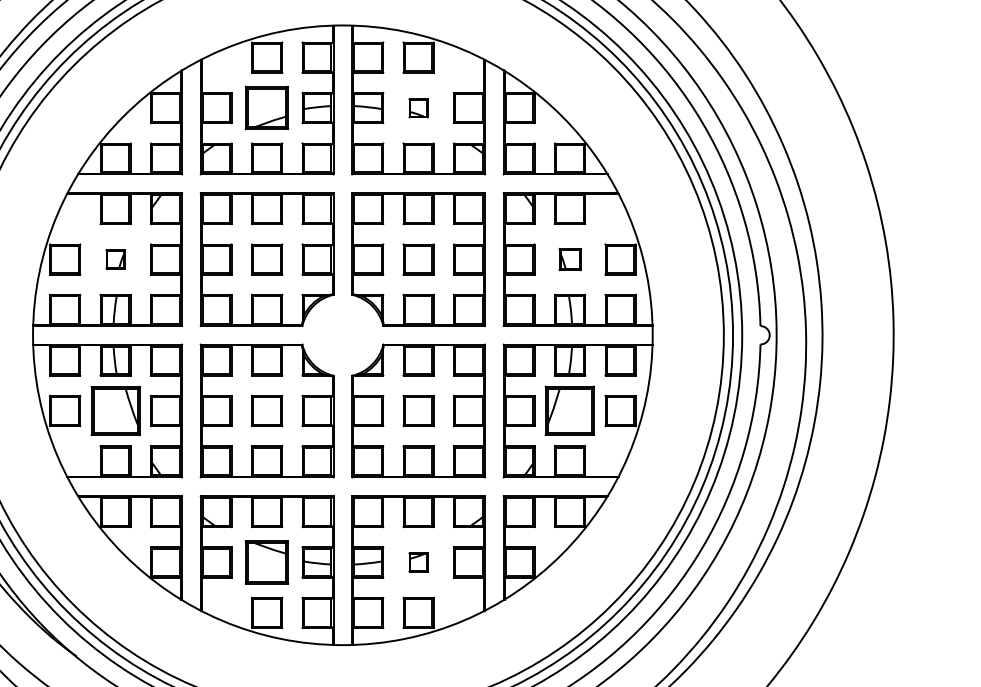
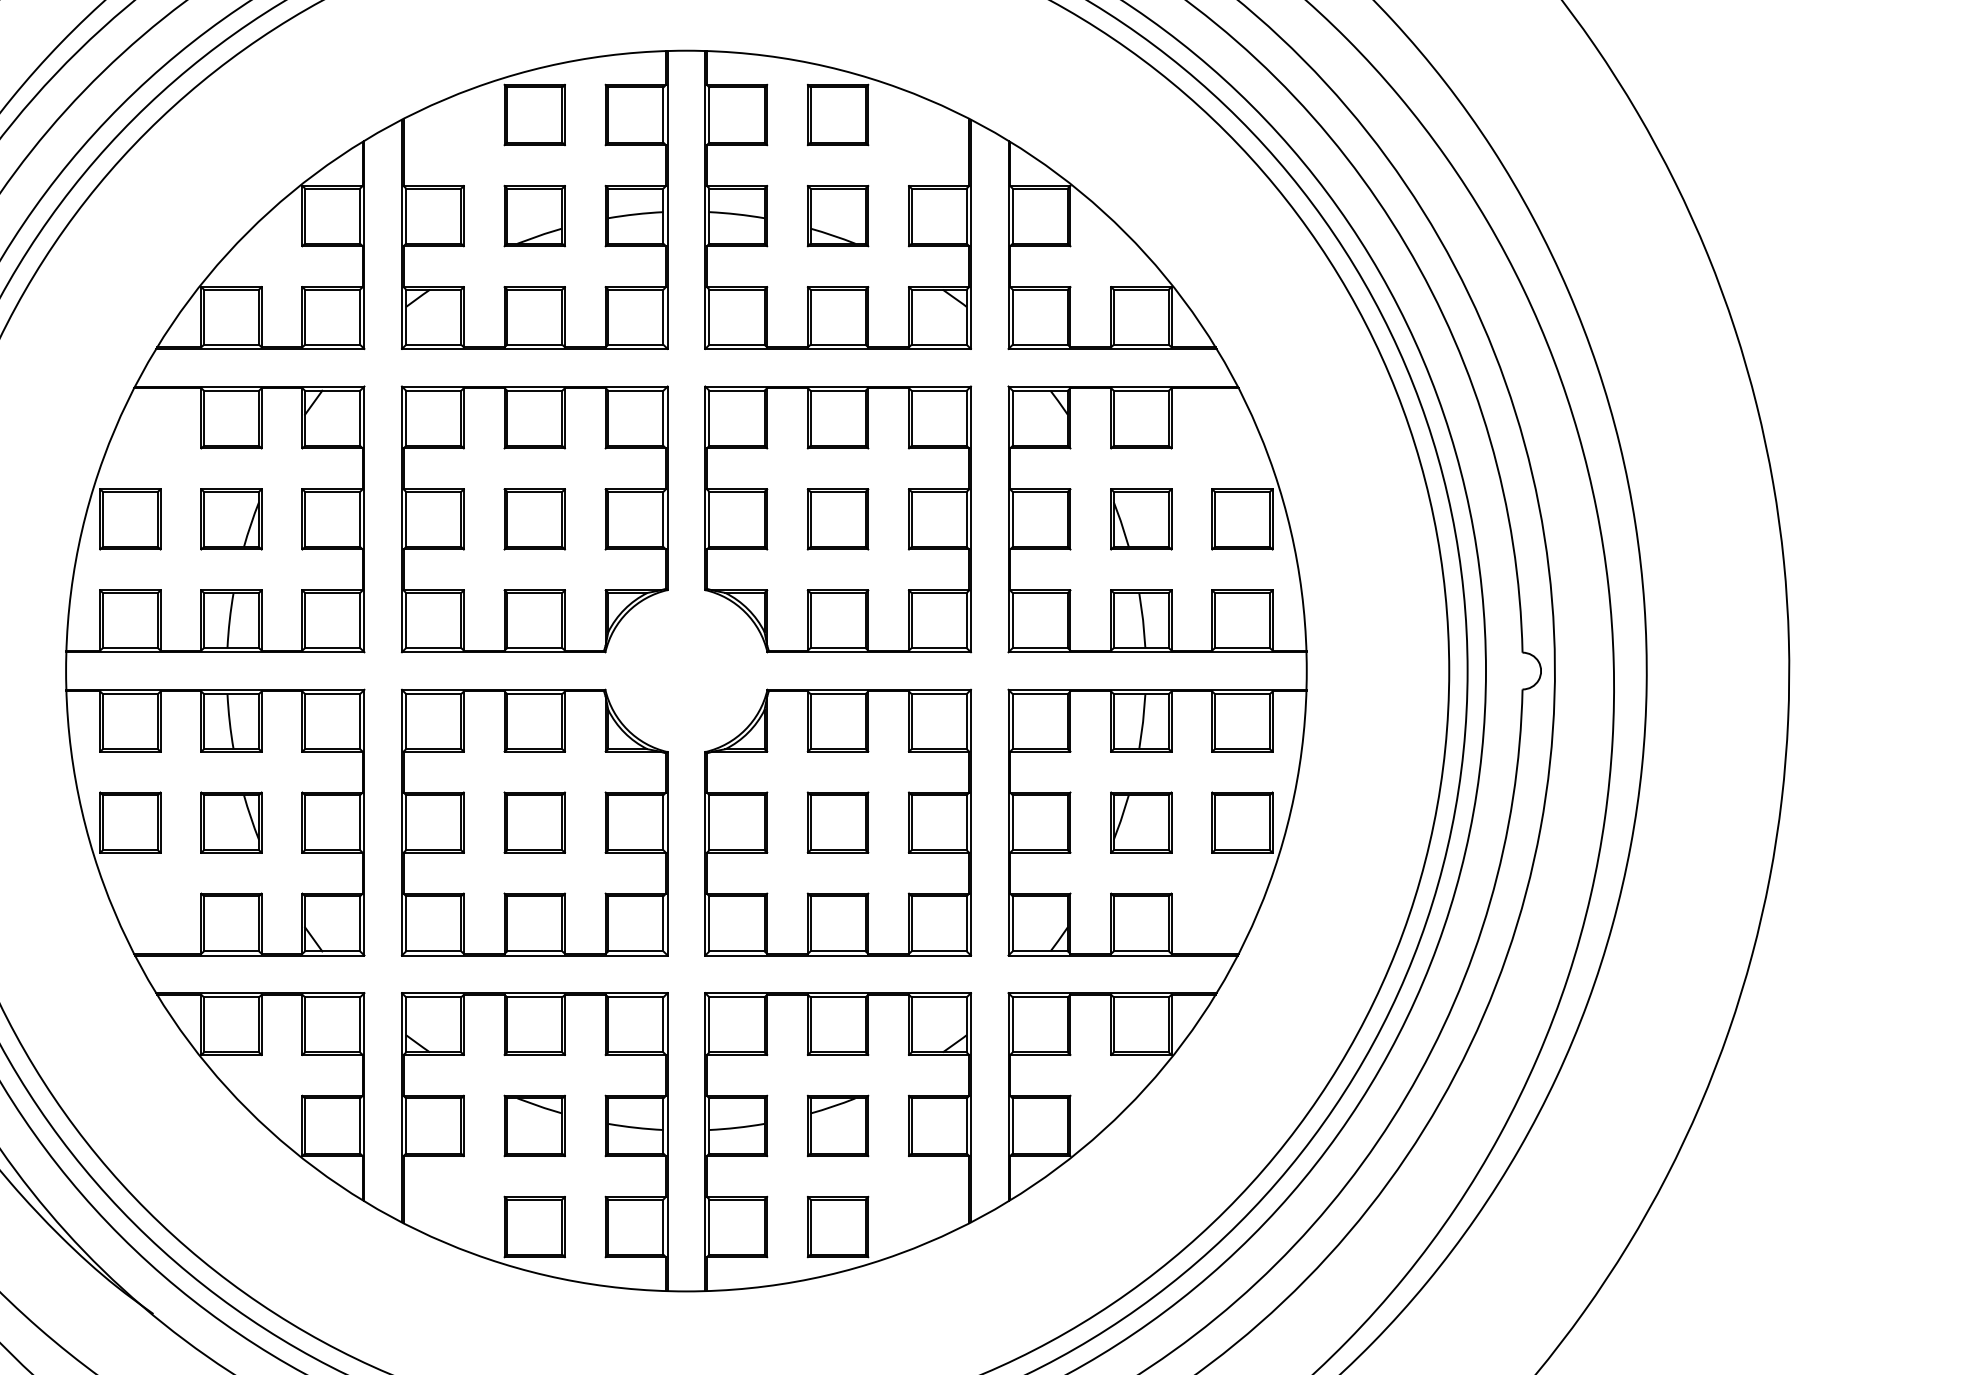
part: (267, 108) -> (535, 216), size x0.71
part: (418, 108) -> (837, 216), size x1.67
part: (115, 259) -> (231, 519), size x1.67
part: (570, 259) -> (1142, 519), size x1.43
part: (115, 410) -> (231, 821), size x0.62
part: (570, 411) -> (1142, 823), size x0.62
part: (267, 562) -> (535, 1125), size x0.71
part: (418, 562) -> (837, 1125), size x1.67

